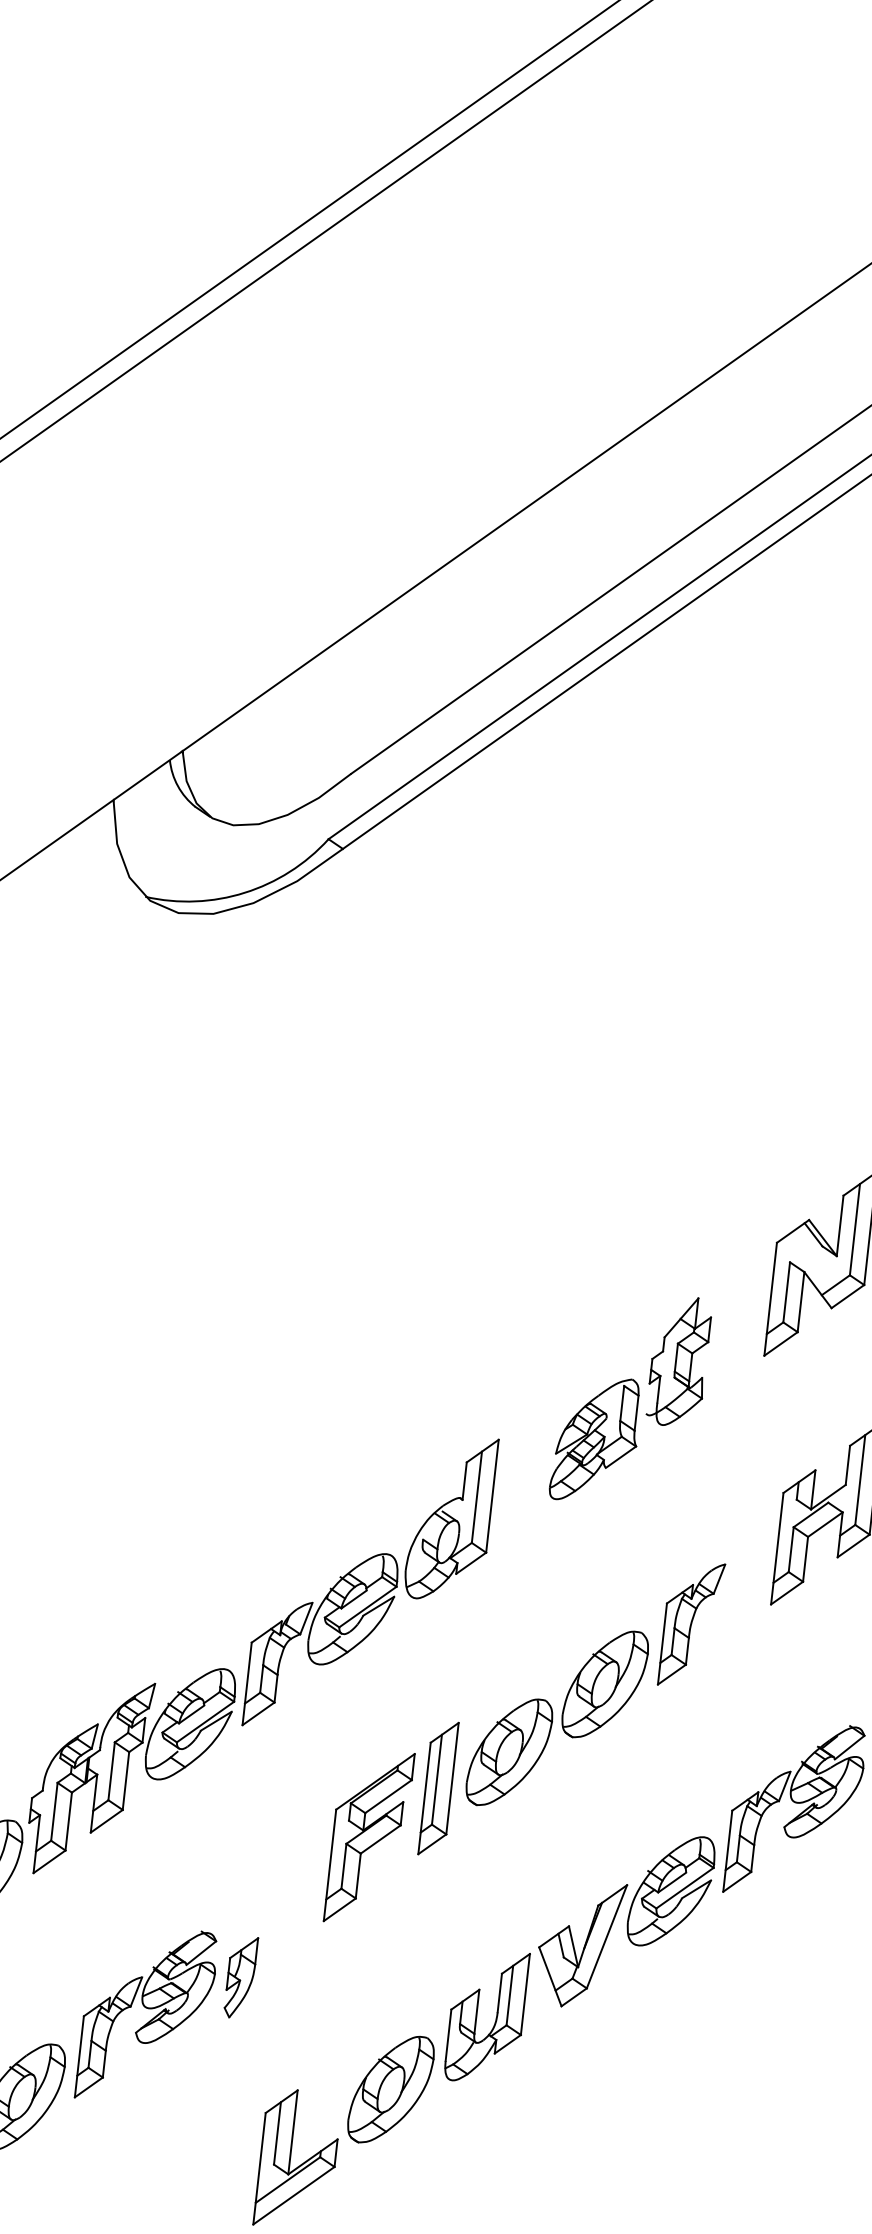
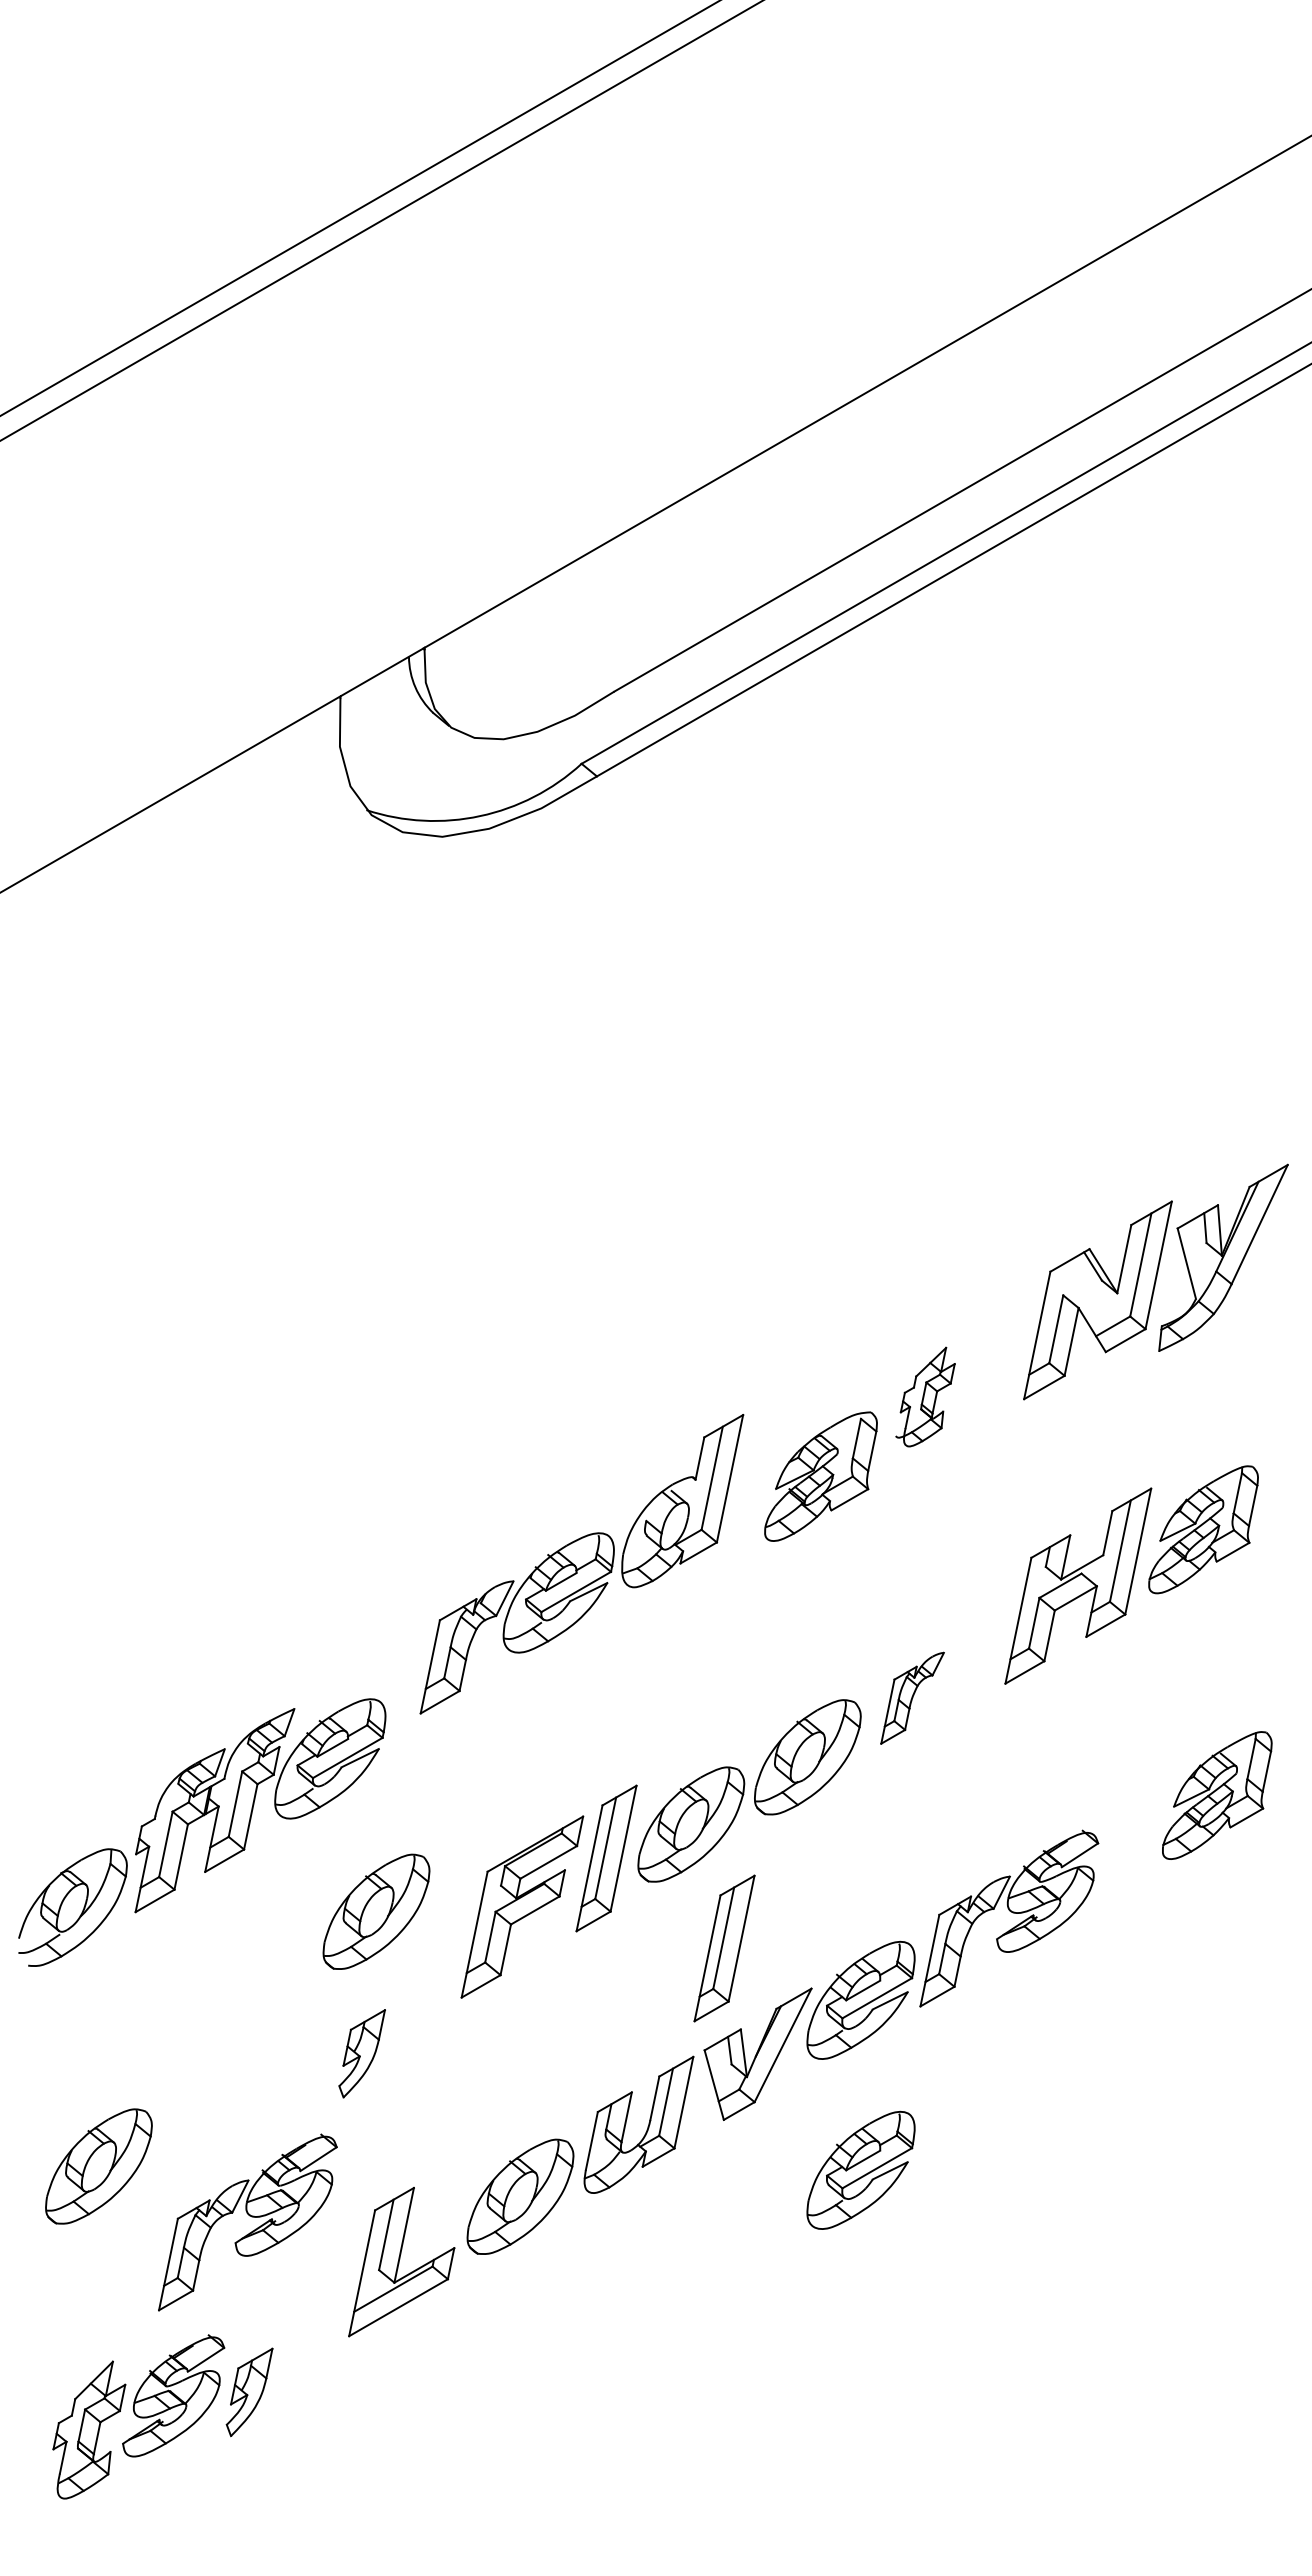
part: (678, 1361) -> (925, 1396), size x0.7
part: (370, 1582) -> (581, 1564), moved
part: (691, 1624) -> (912, 1698), size x0.7
part: (242, 1853) -> (376, 1911), added
part: (548, 1857) -> (724, 1948), added
part: (145, 2008) -> (249, 2216), moved
part: (684, 2038) -> (860, 2169), added

